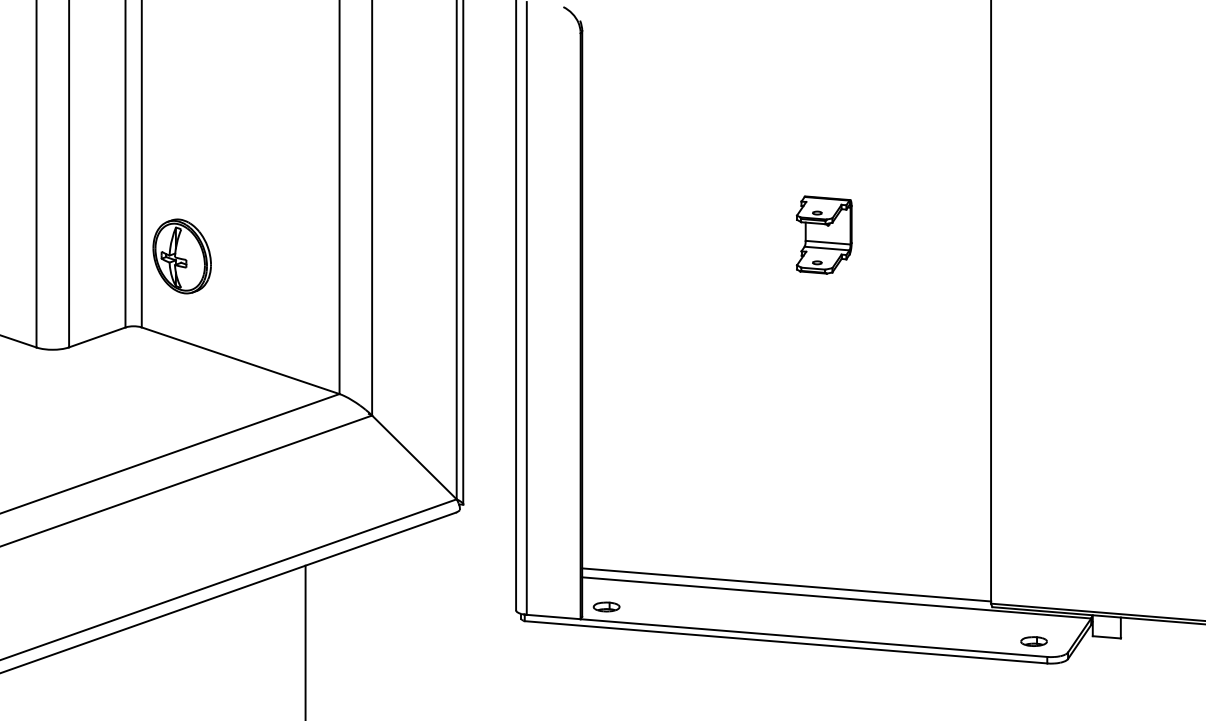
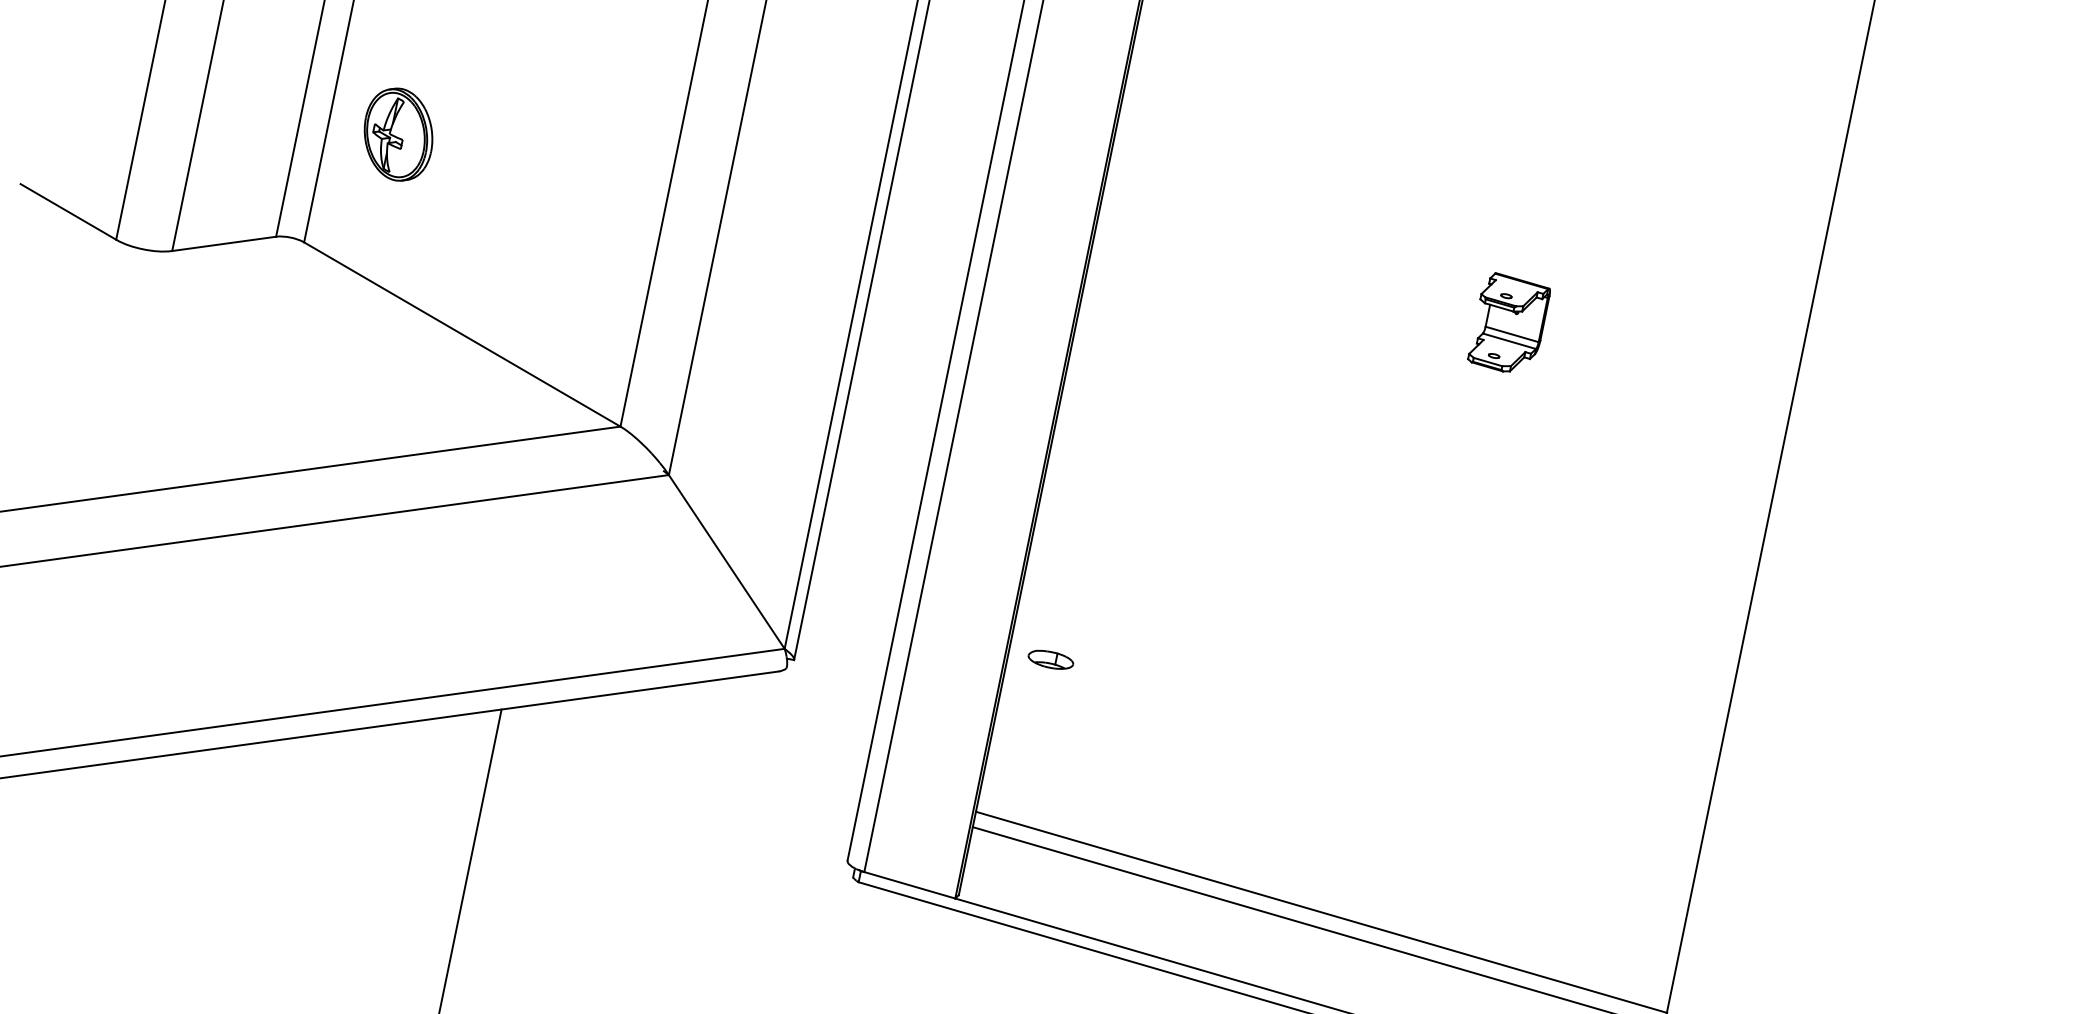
part: (823, 234) -> (1508, 323), size x0.7
part: (181, 256) -> (397, 134), size x0.7
part: (606, 606) -> (1050, 659), moved

